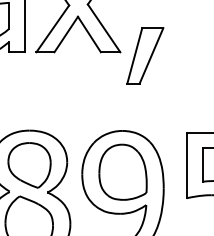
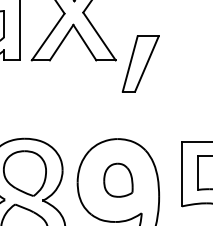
part: (122, 171) -> (117, 179), size x0.6

